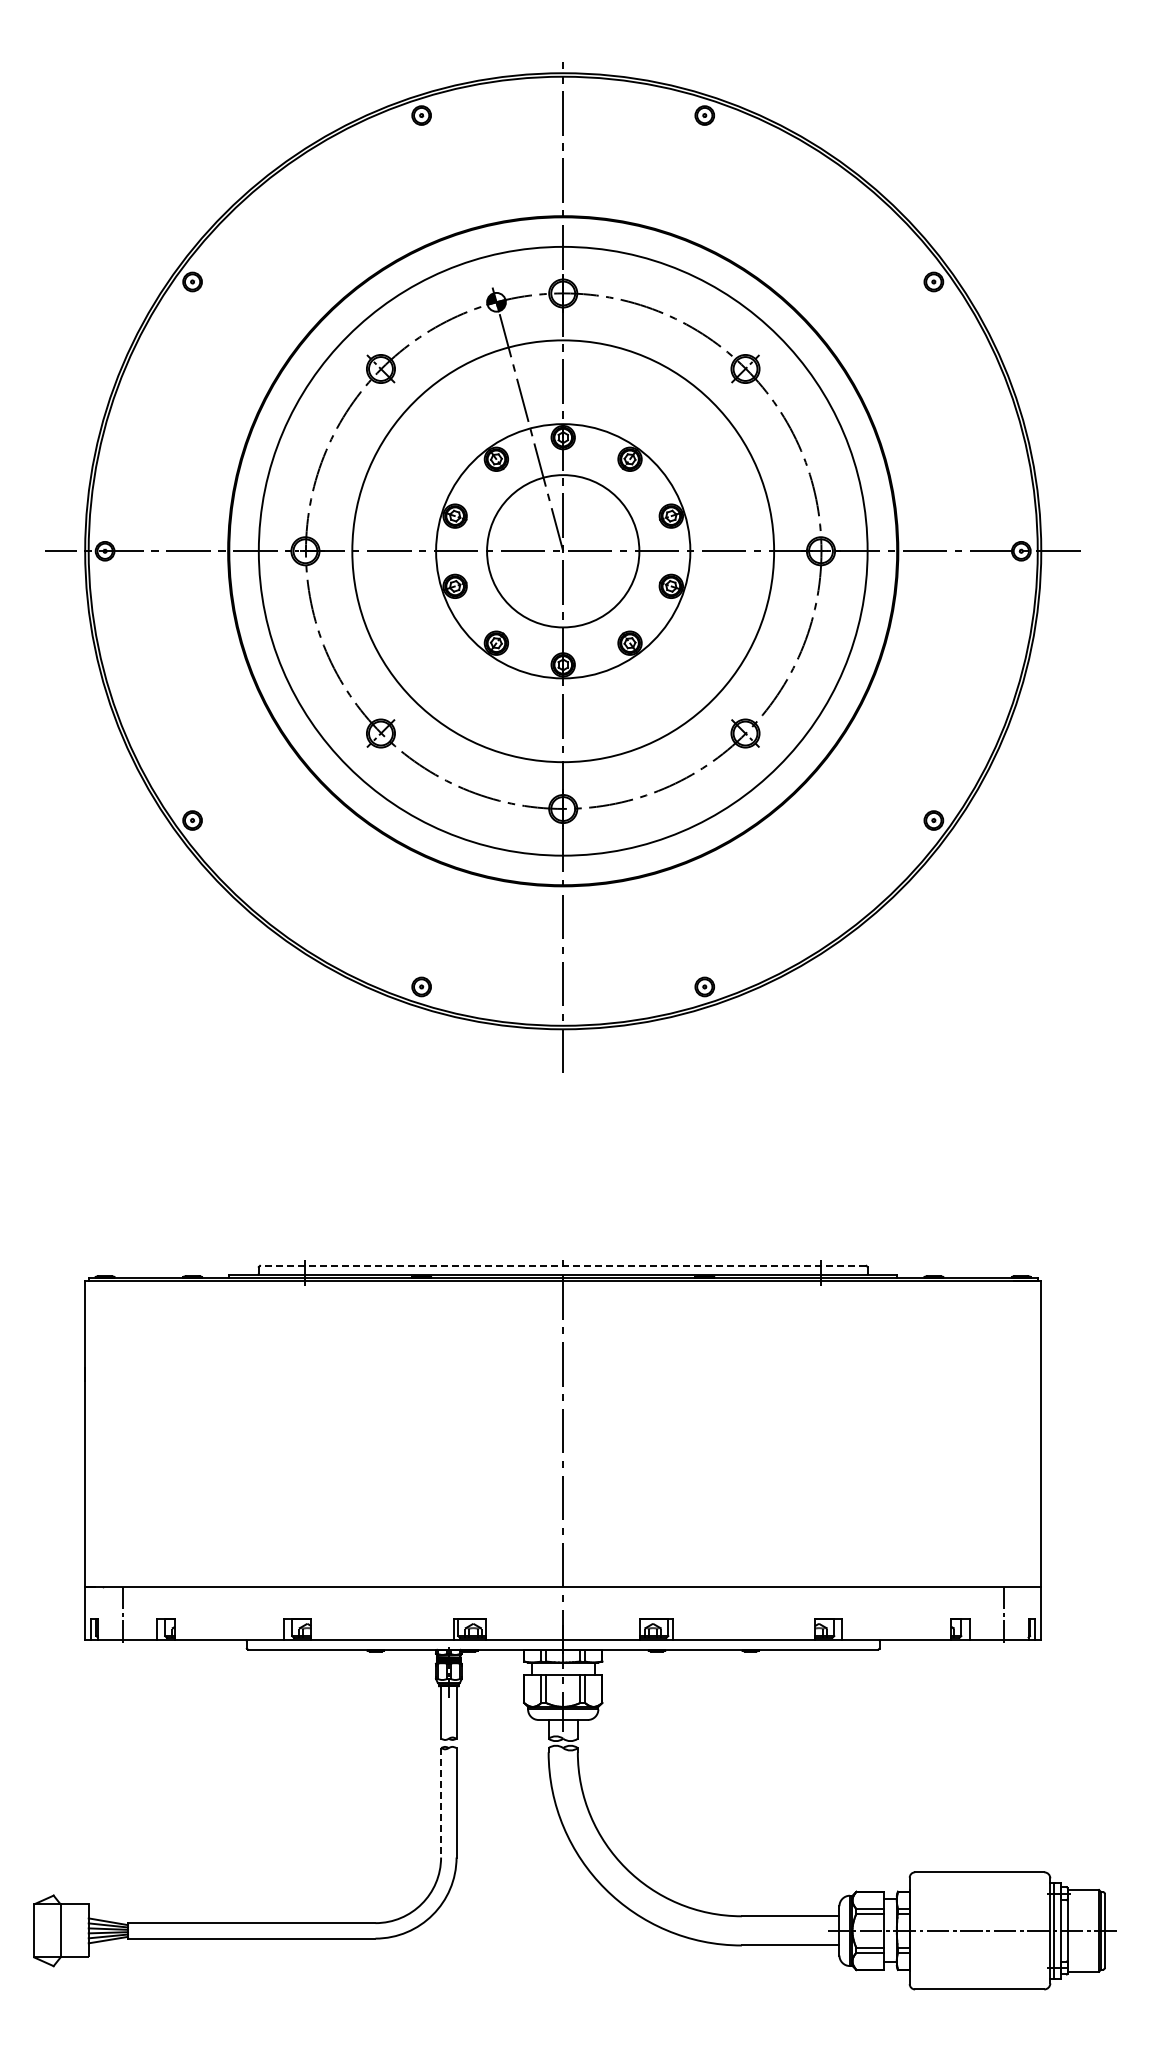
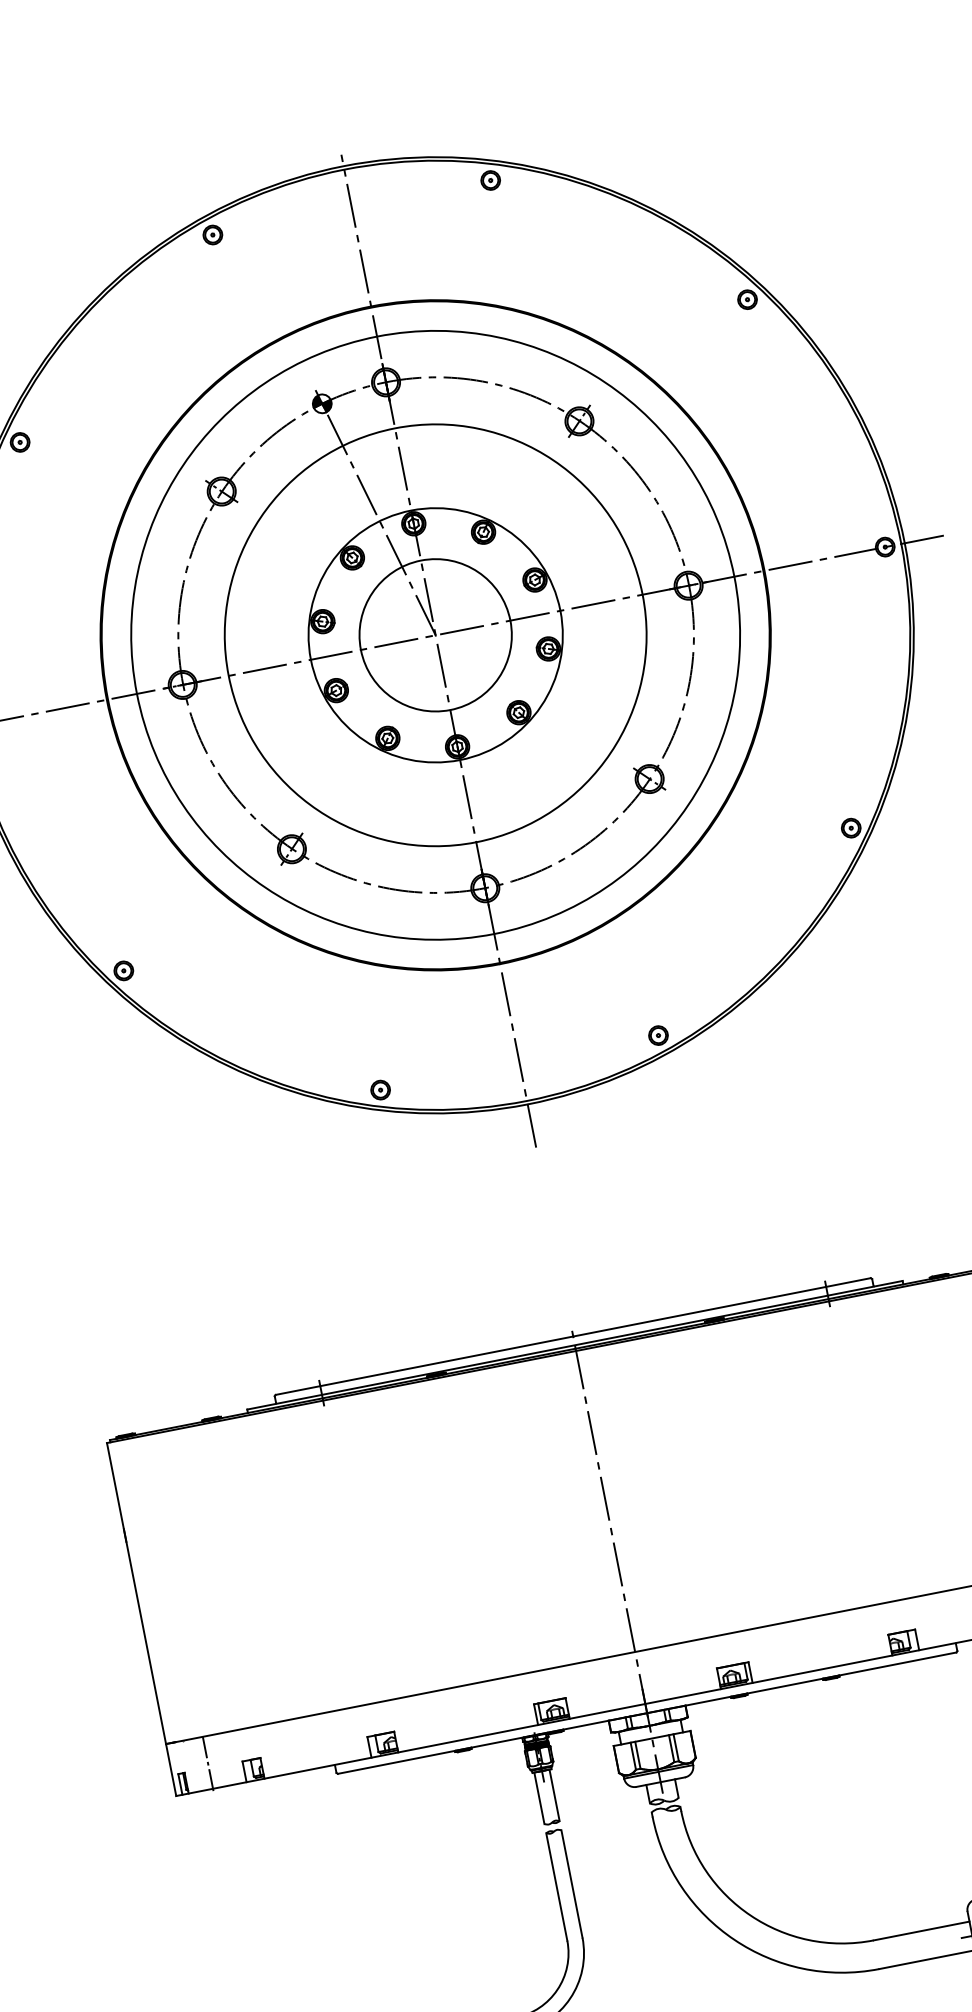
line: (562, 1265) -> (572, 1336), dashed -> solid
line: (441, 1802) -> (557, 1886), dashed -> solid

